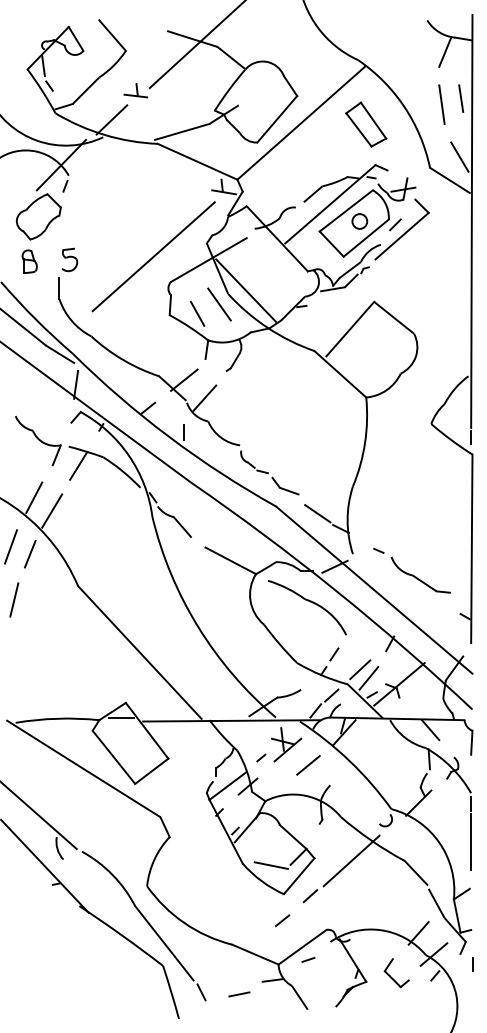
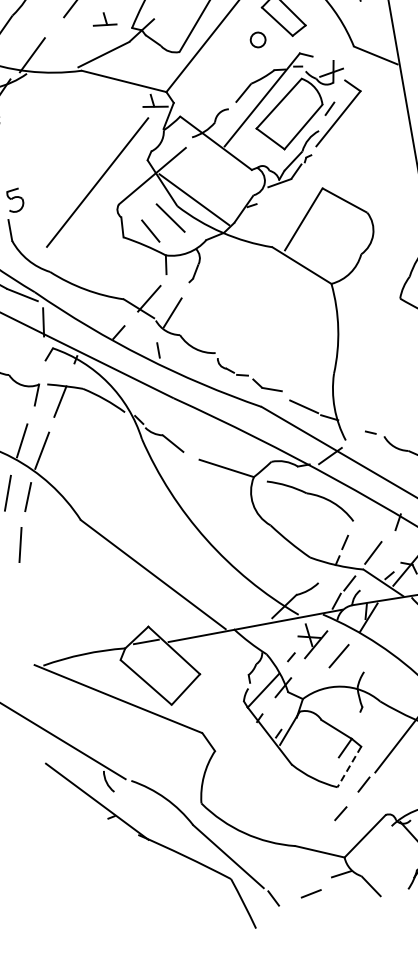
part: (135, 90) -> (103, 19), moved
line: (459, 156) -> (381, 30), removed
circle: (359, 221) -> (257, 40), moved
line: (368, 678) -> (382, 560), removed
line: (270, 865) -> (319, 761), removed
line: (299, 876) -> (349, 767), solid -> dashed
line: (308, 959) -> (373, 847), removed

